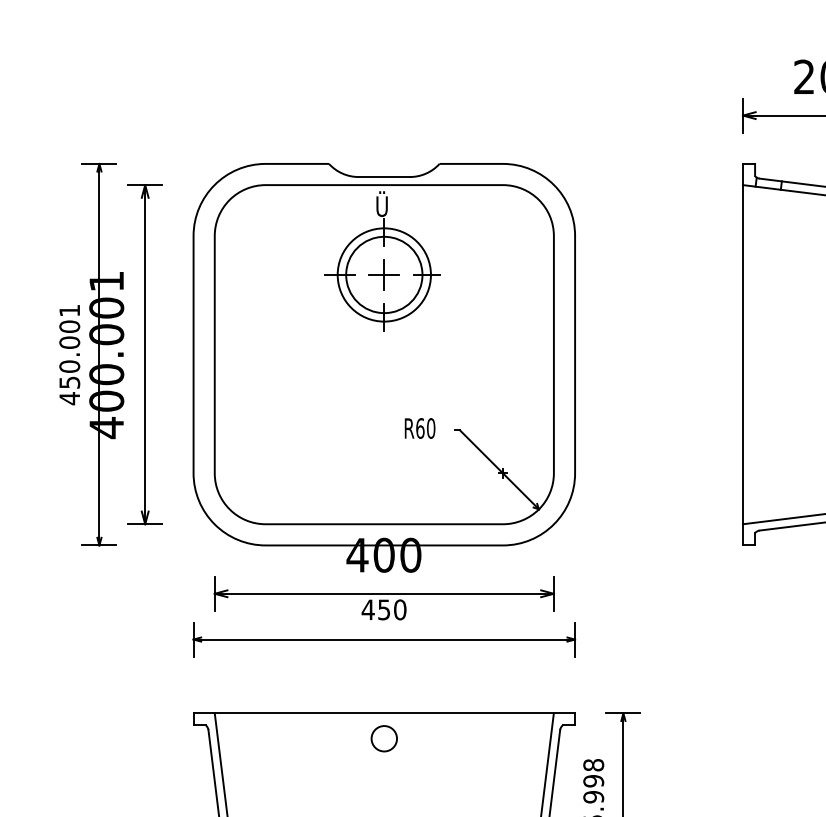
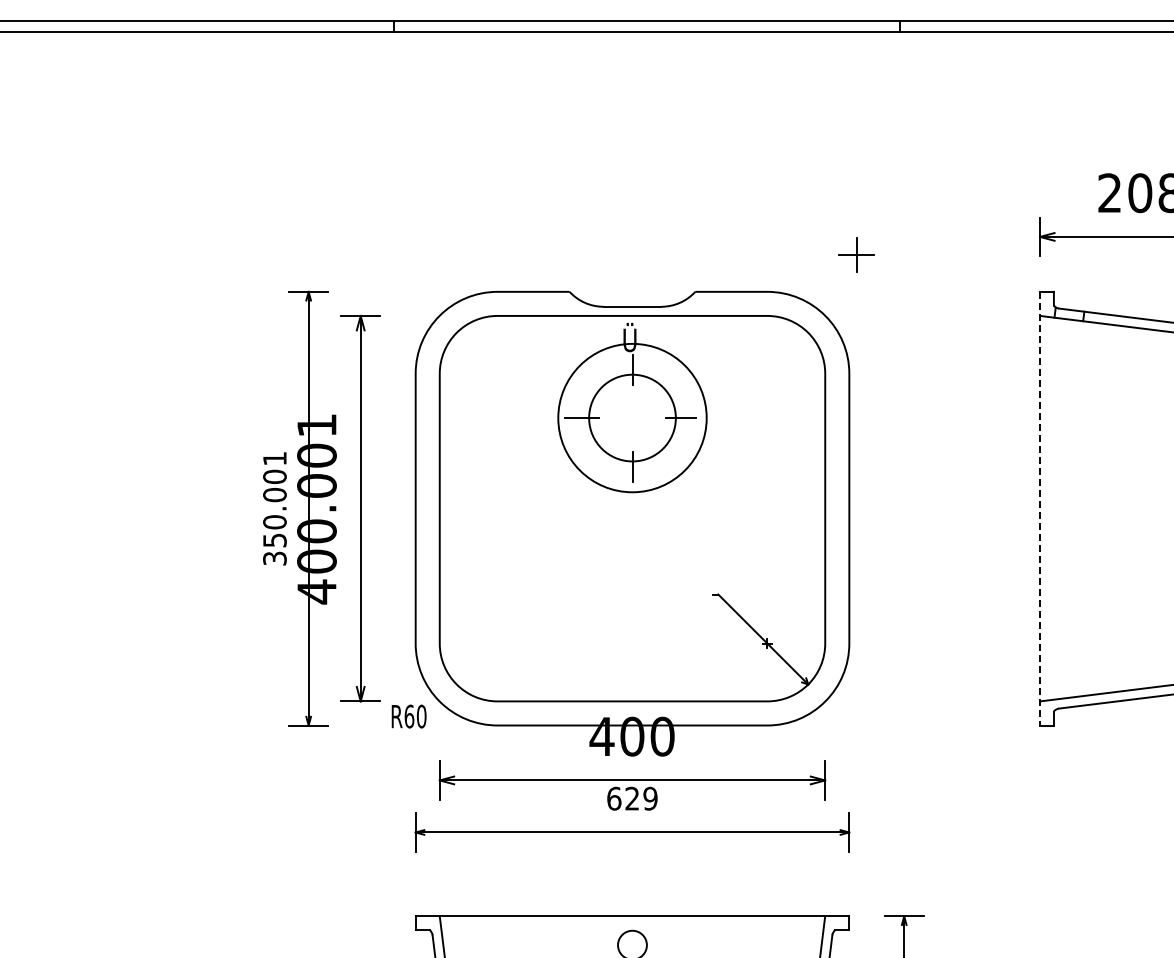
part: (384, 274) -> (856, 254), moved
circle: (384, 275) -> (632, 418), size x1.4
line: (743, 354) -> (1040, 508), solid -> dashed
text: (69, 398) -> (274, 558), 450.001 -> 350.001
text: (419, 428) -> (408, 716), moved
text: (383, 609) -> (631, 798), 450 -> 629

